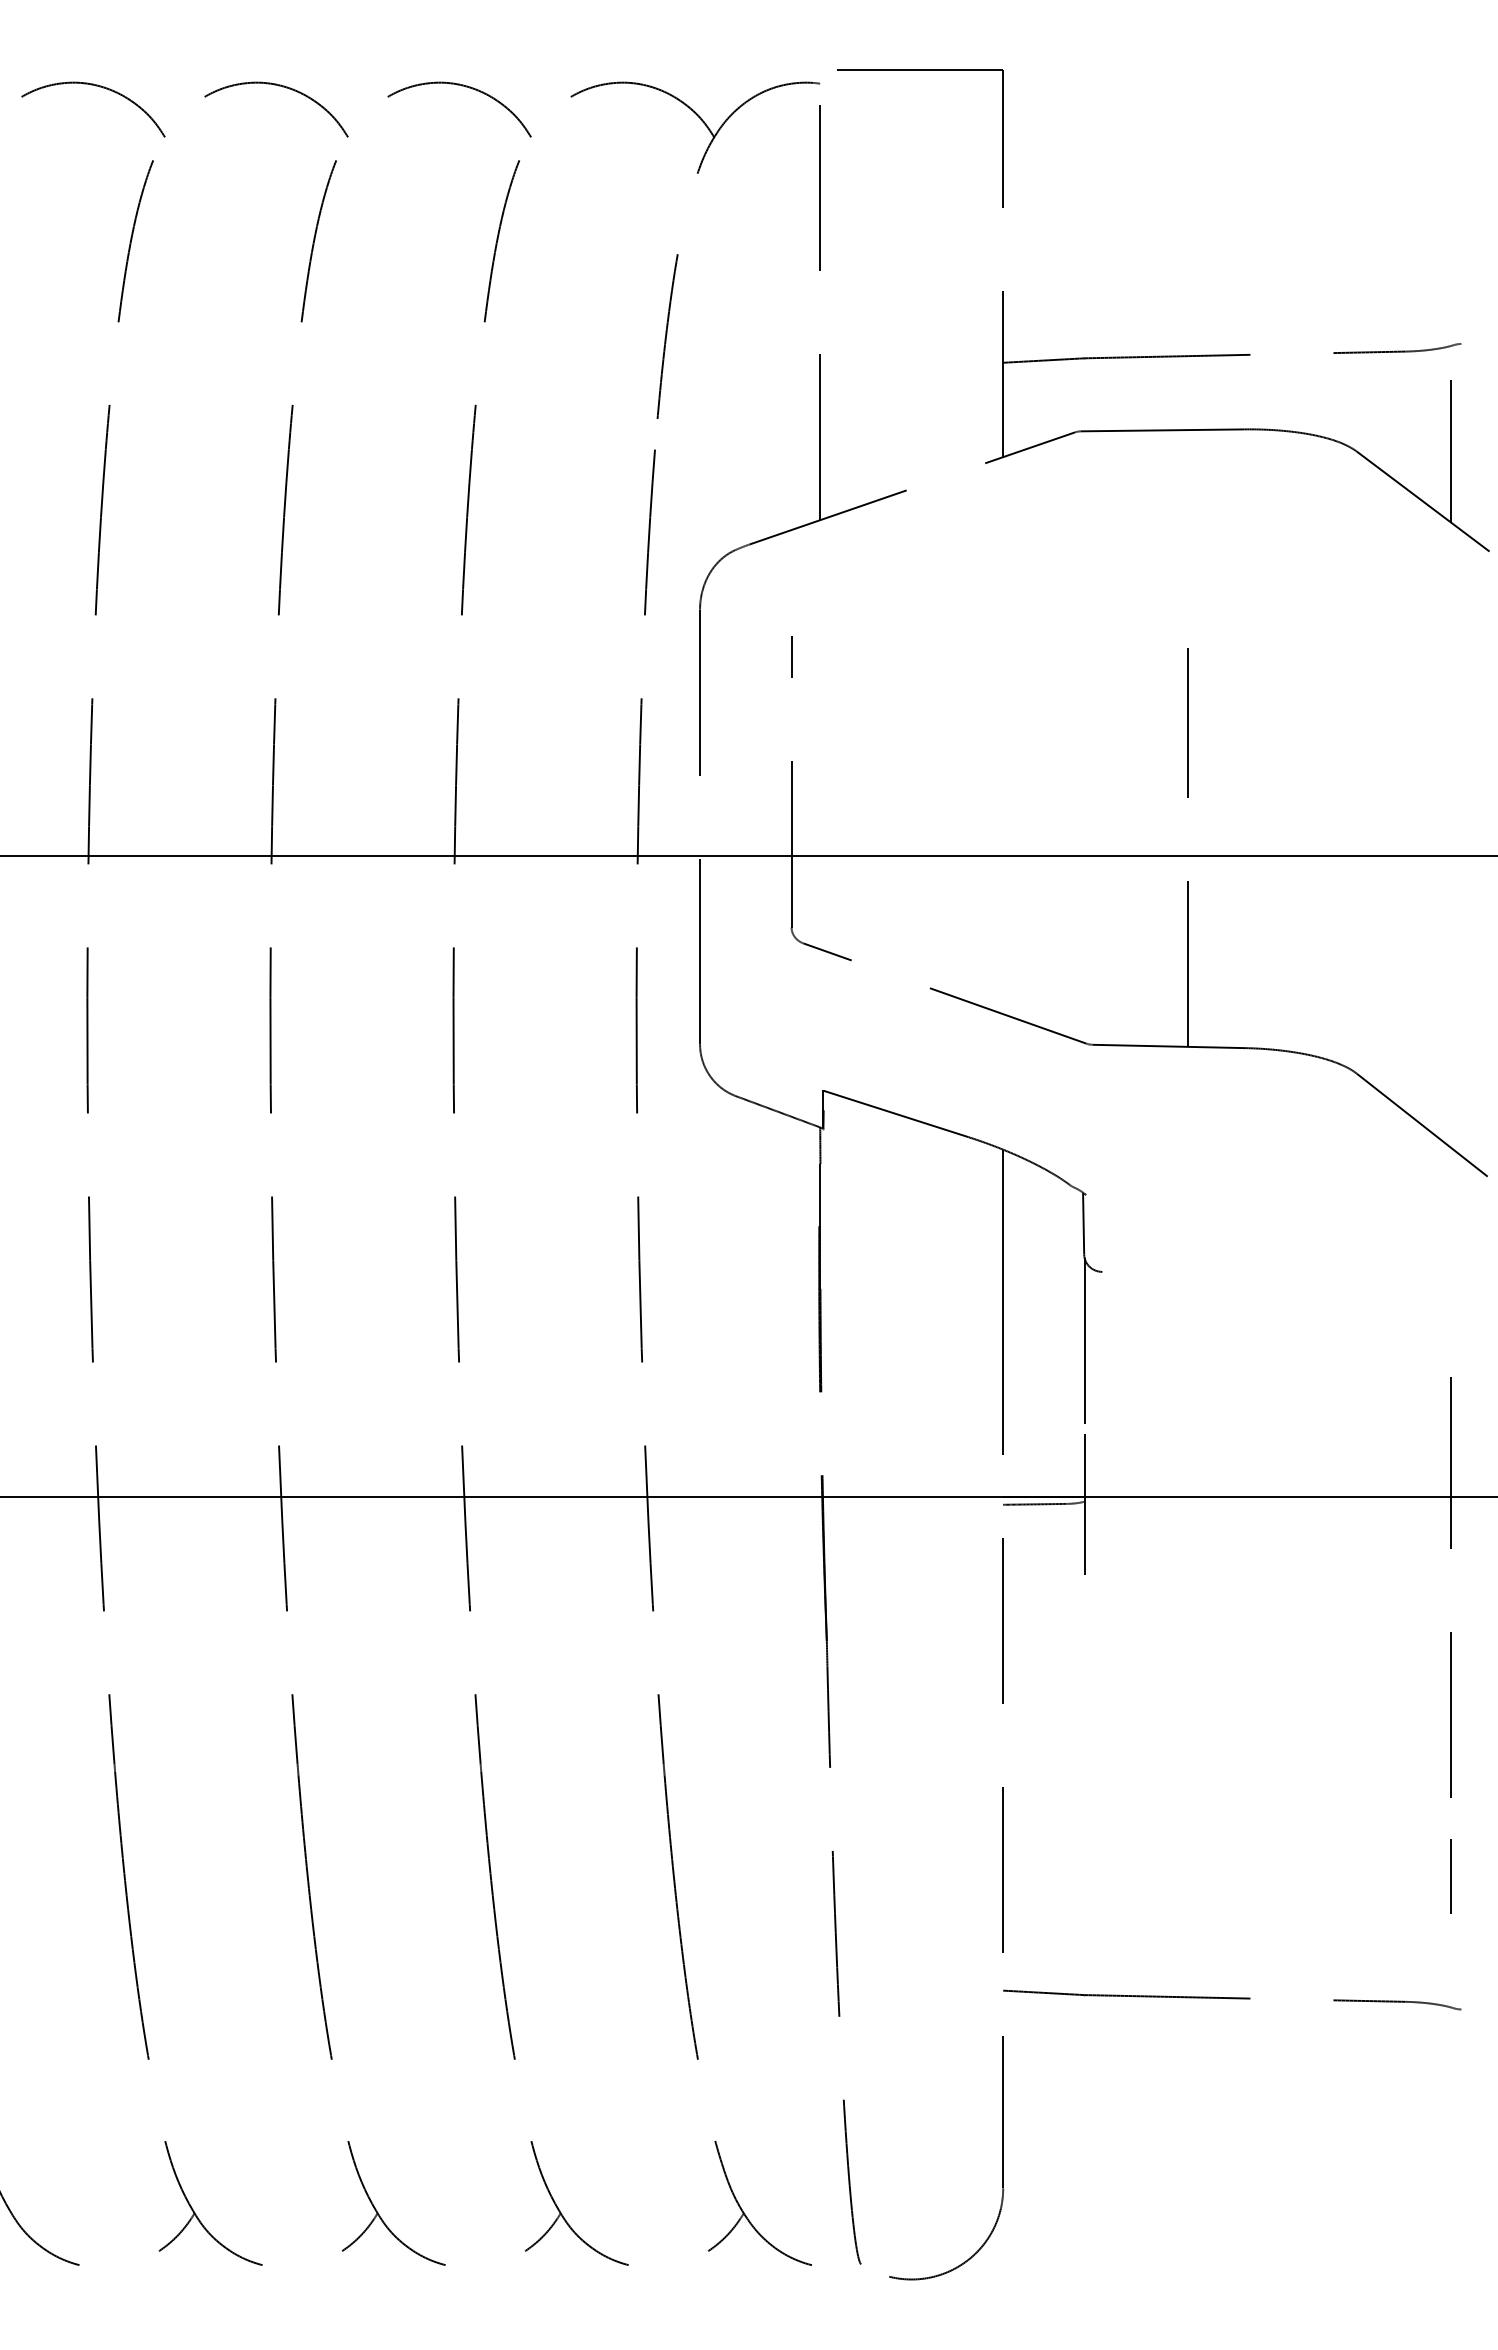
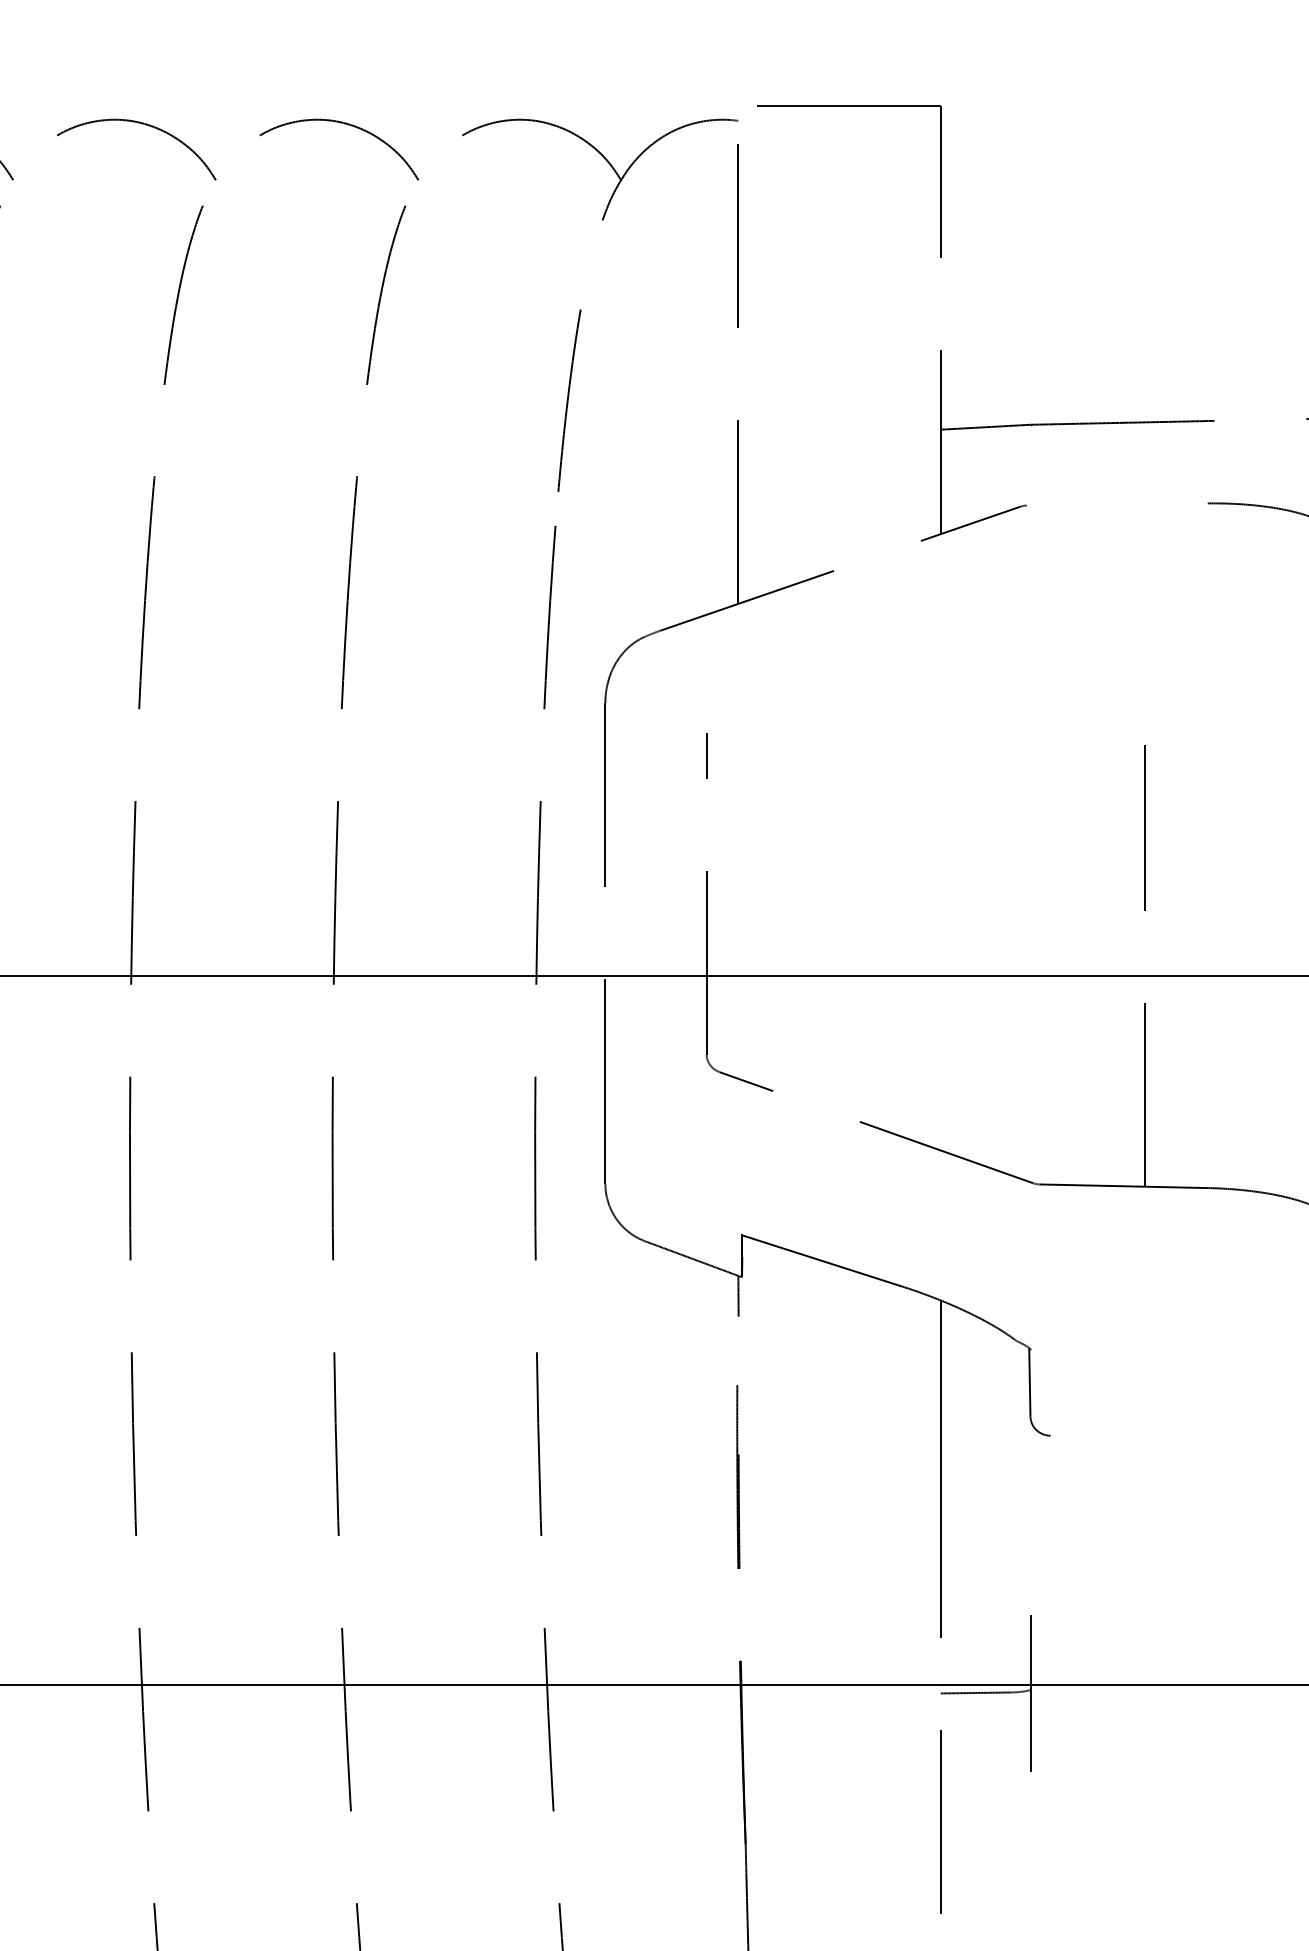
line: (1162, 430) -> (1117, 504), removed
line: (820, 1226) -> (738, 1385), removed
line: (1084, 1345) -> (1030, 1517), removed

